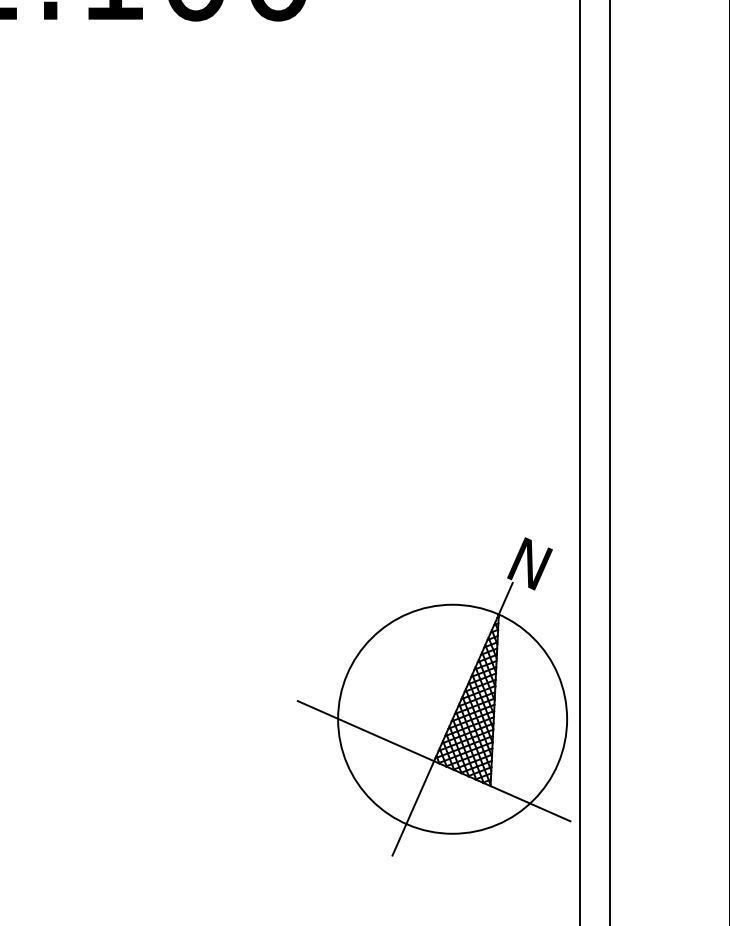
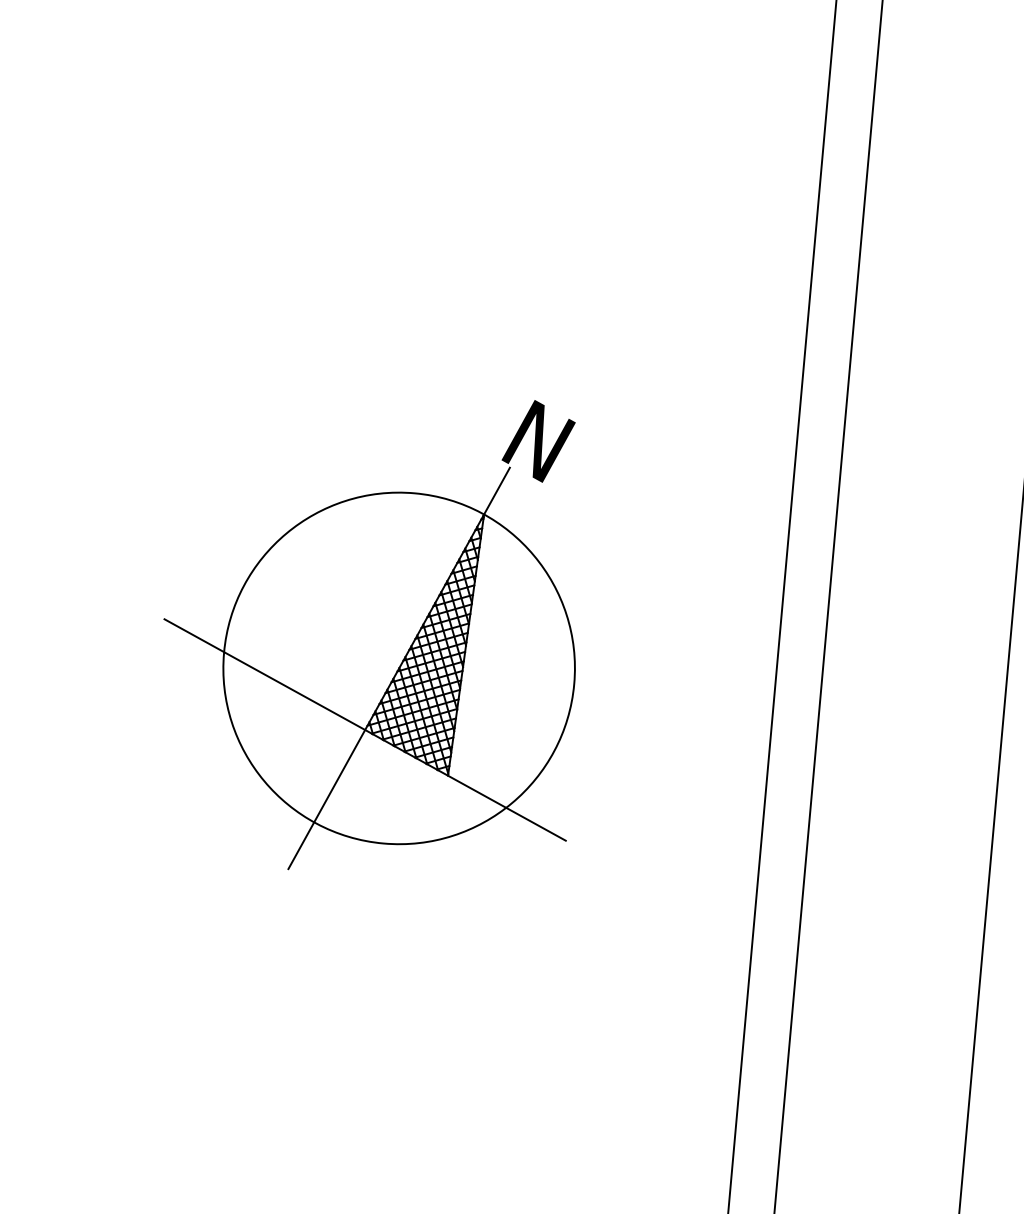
part: (433, 696) -> (373, 630), moved

